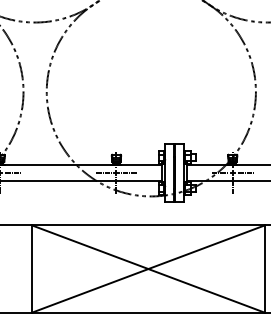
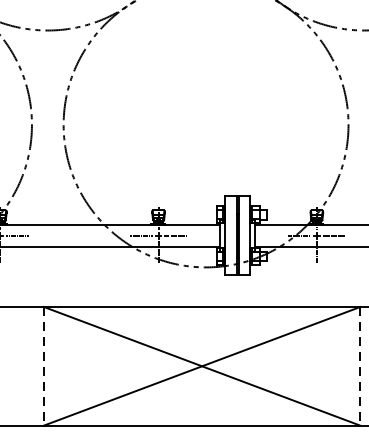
line: (32, 269) -> (44, 366), solid -> dashed
line: (264, 269) -> (360, 366), solid -> dashed

